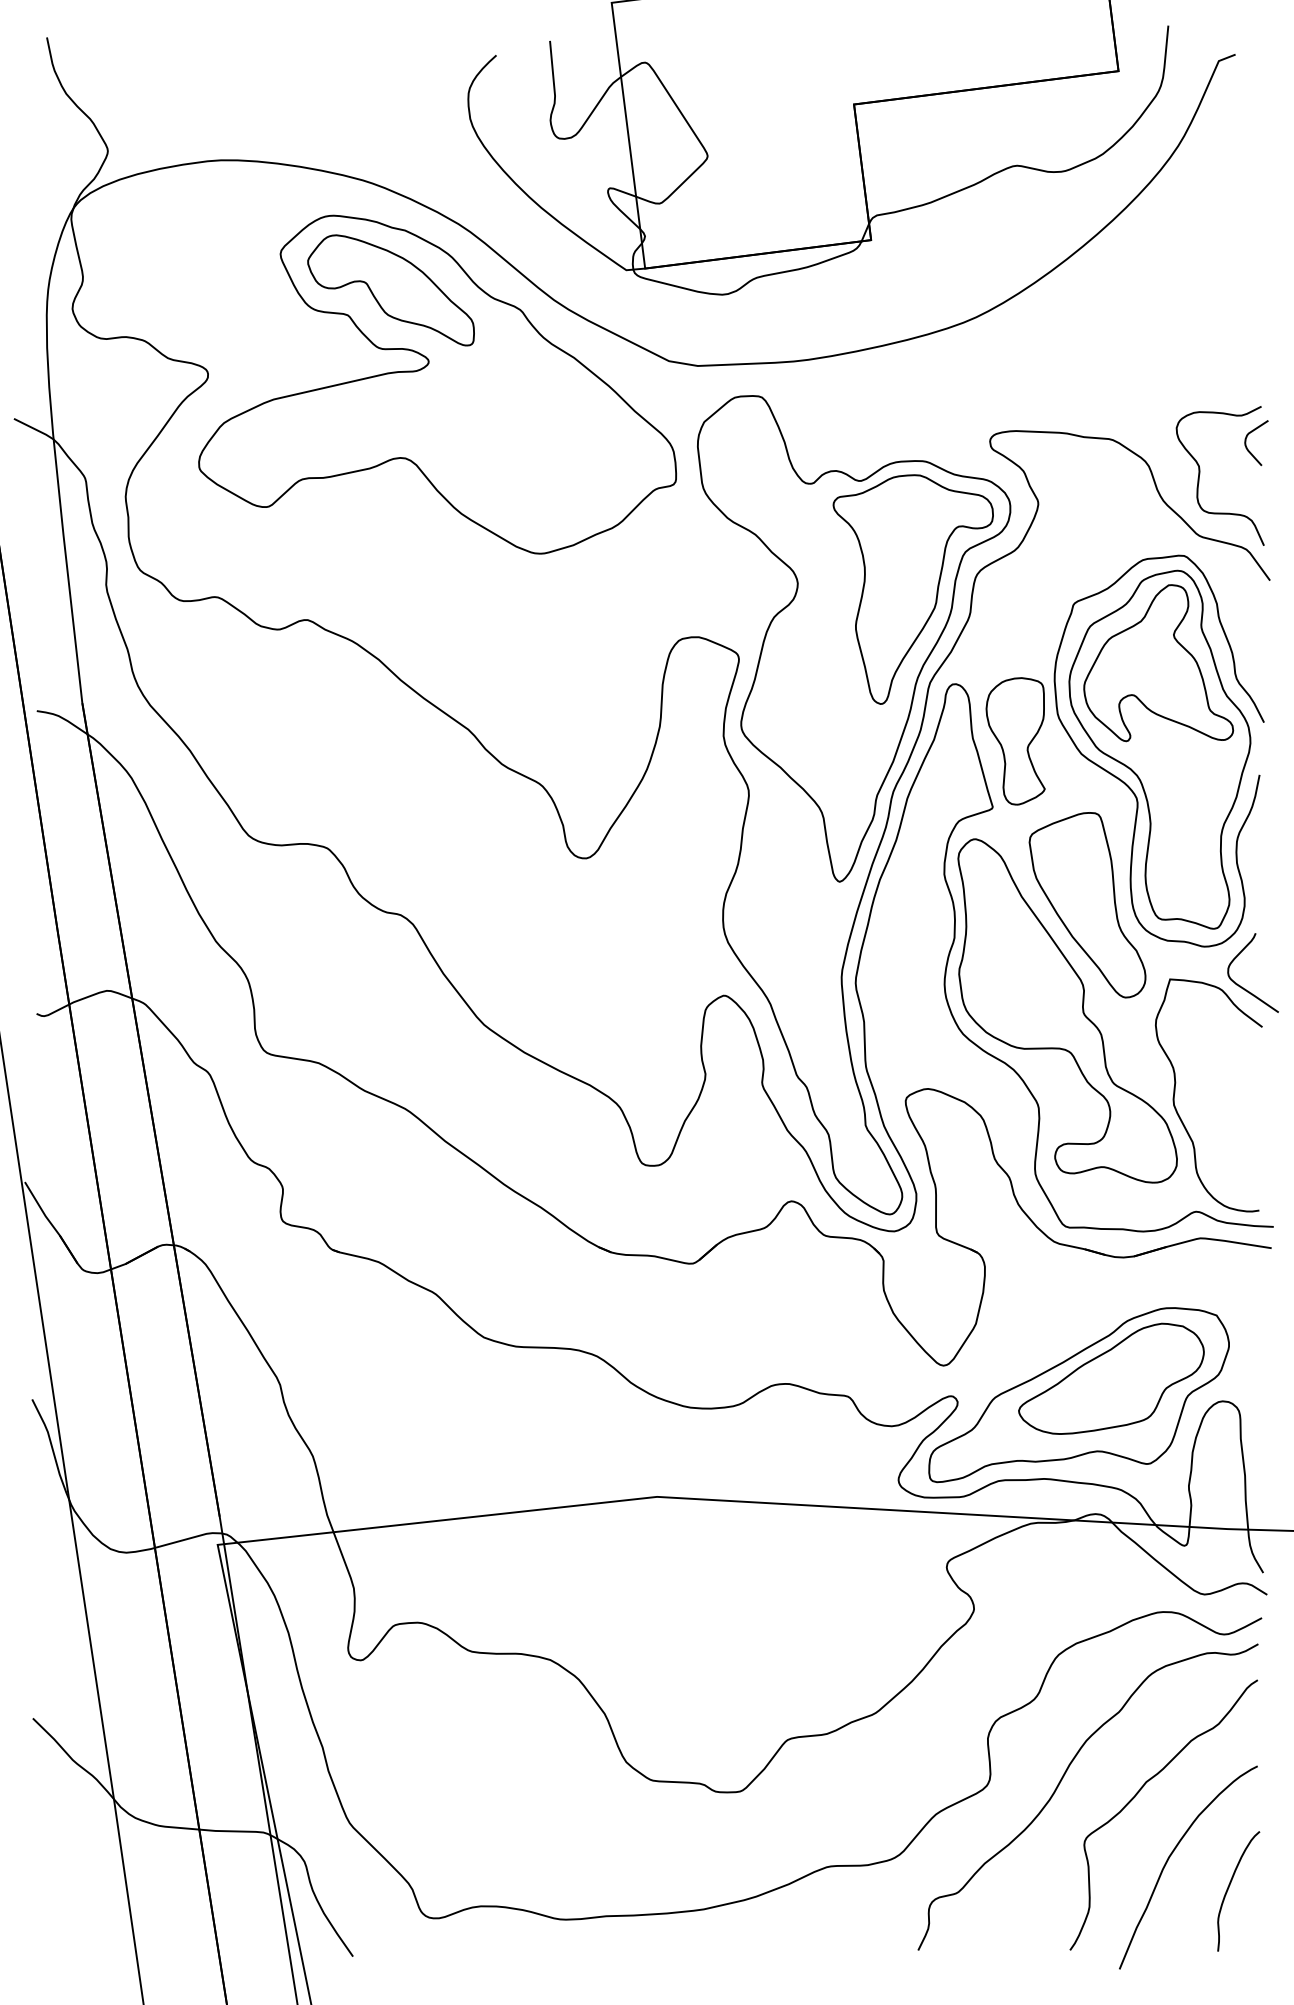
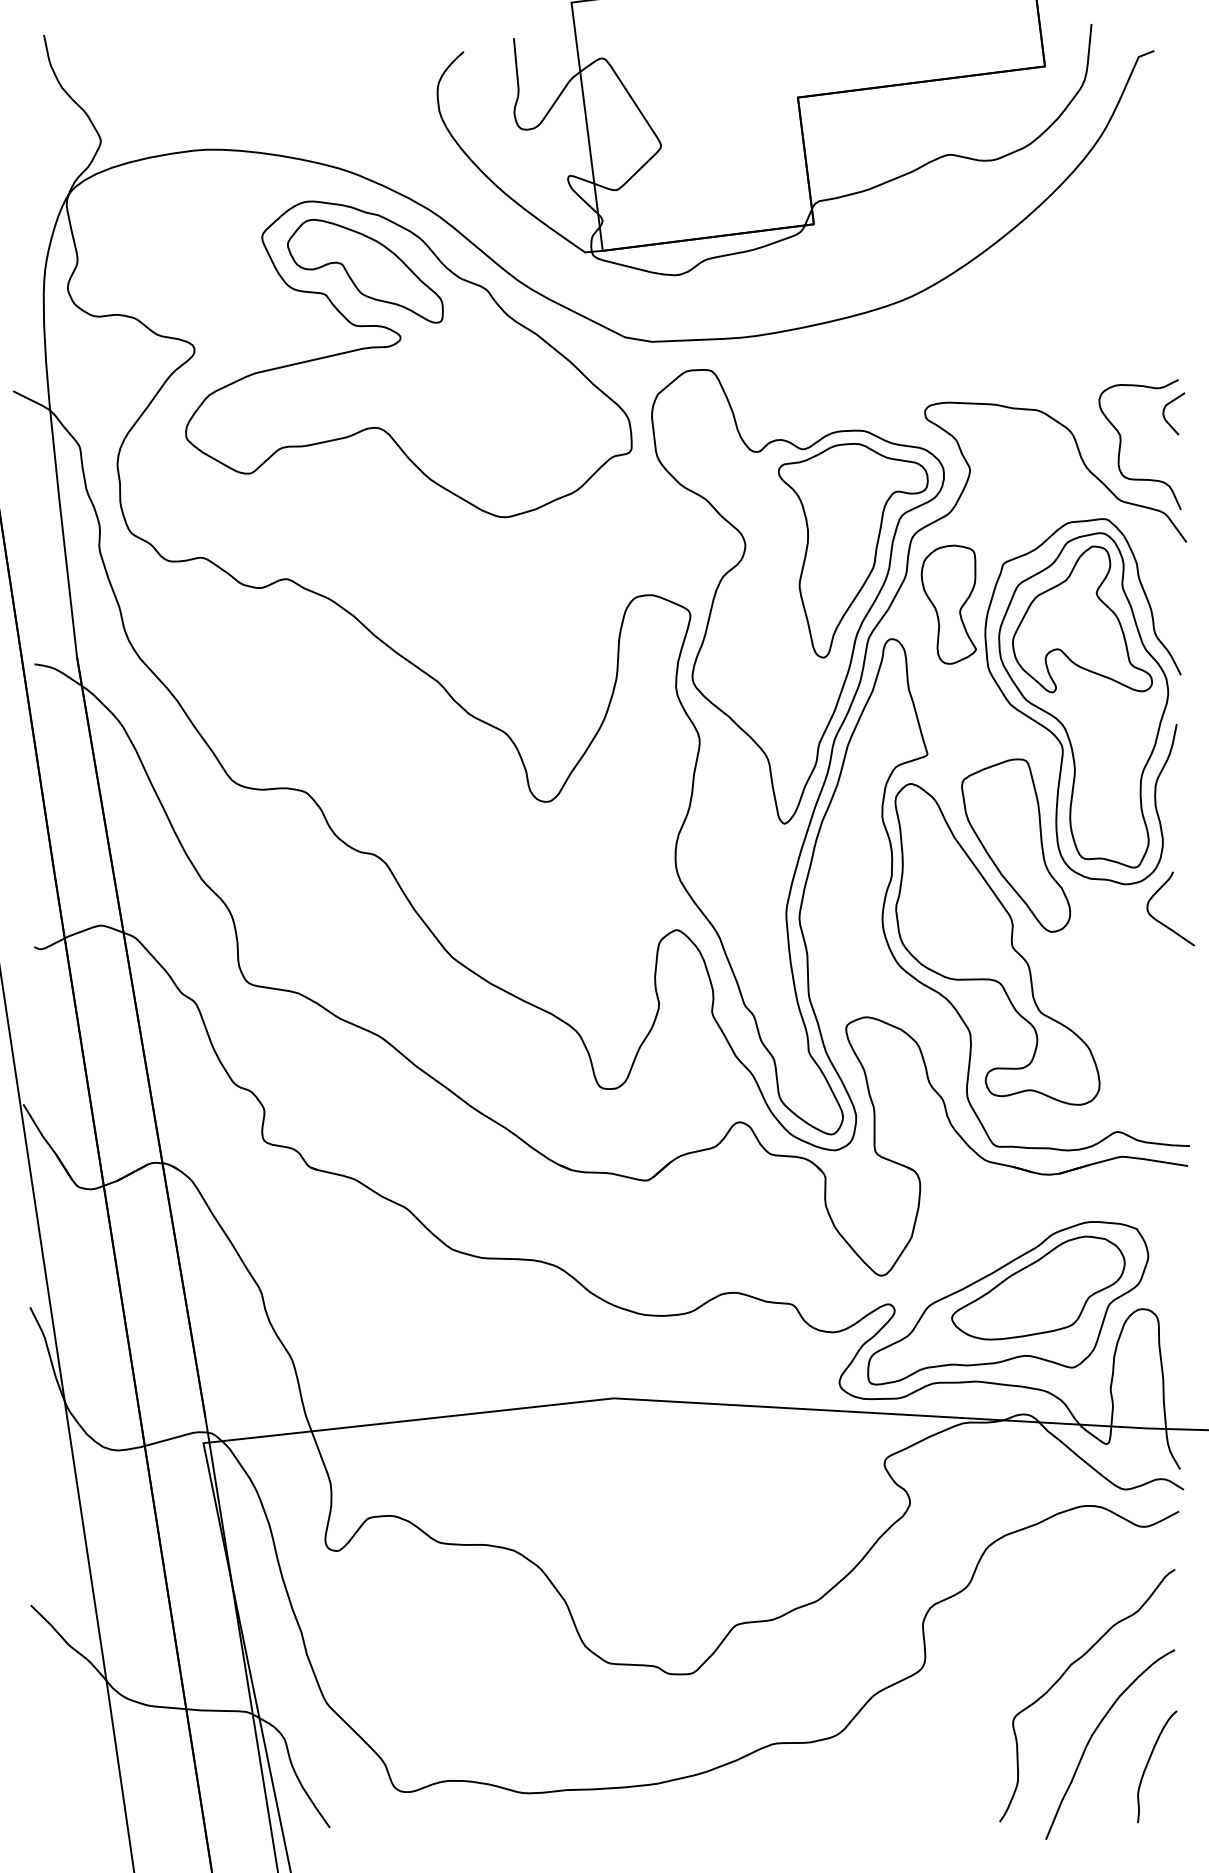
part: (1015, 741) -> (948, 604), moved
curve: (1175, 1093) -> (1098, 1021), removed
curve: (1060, 1783) -> (990, 1666), removed

